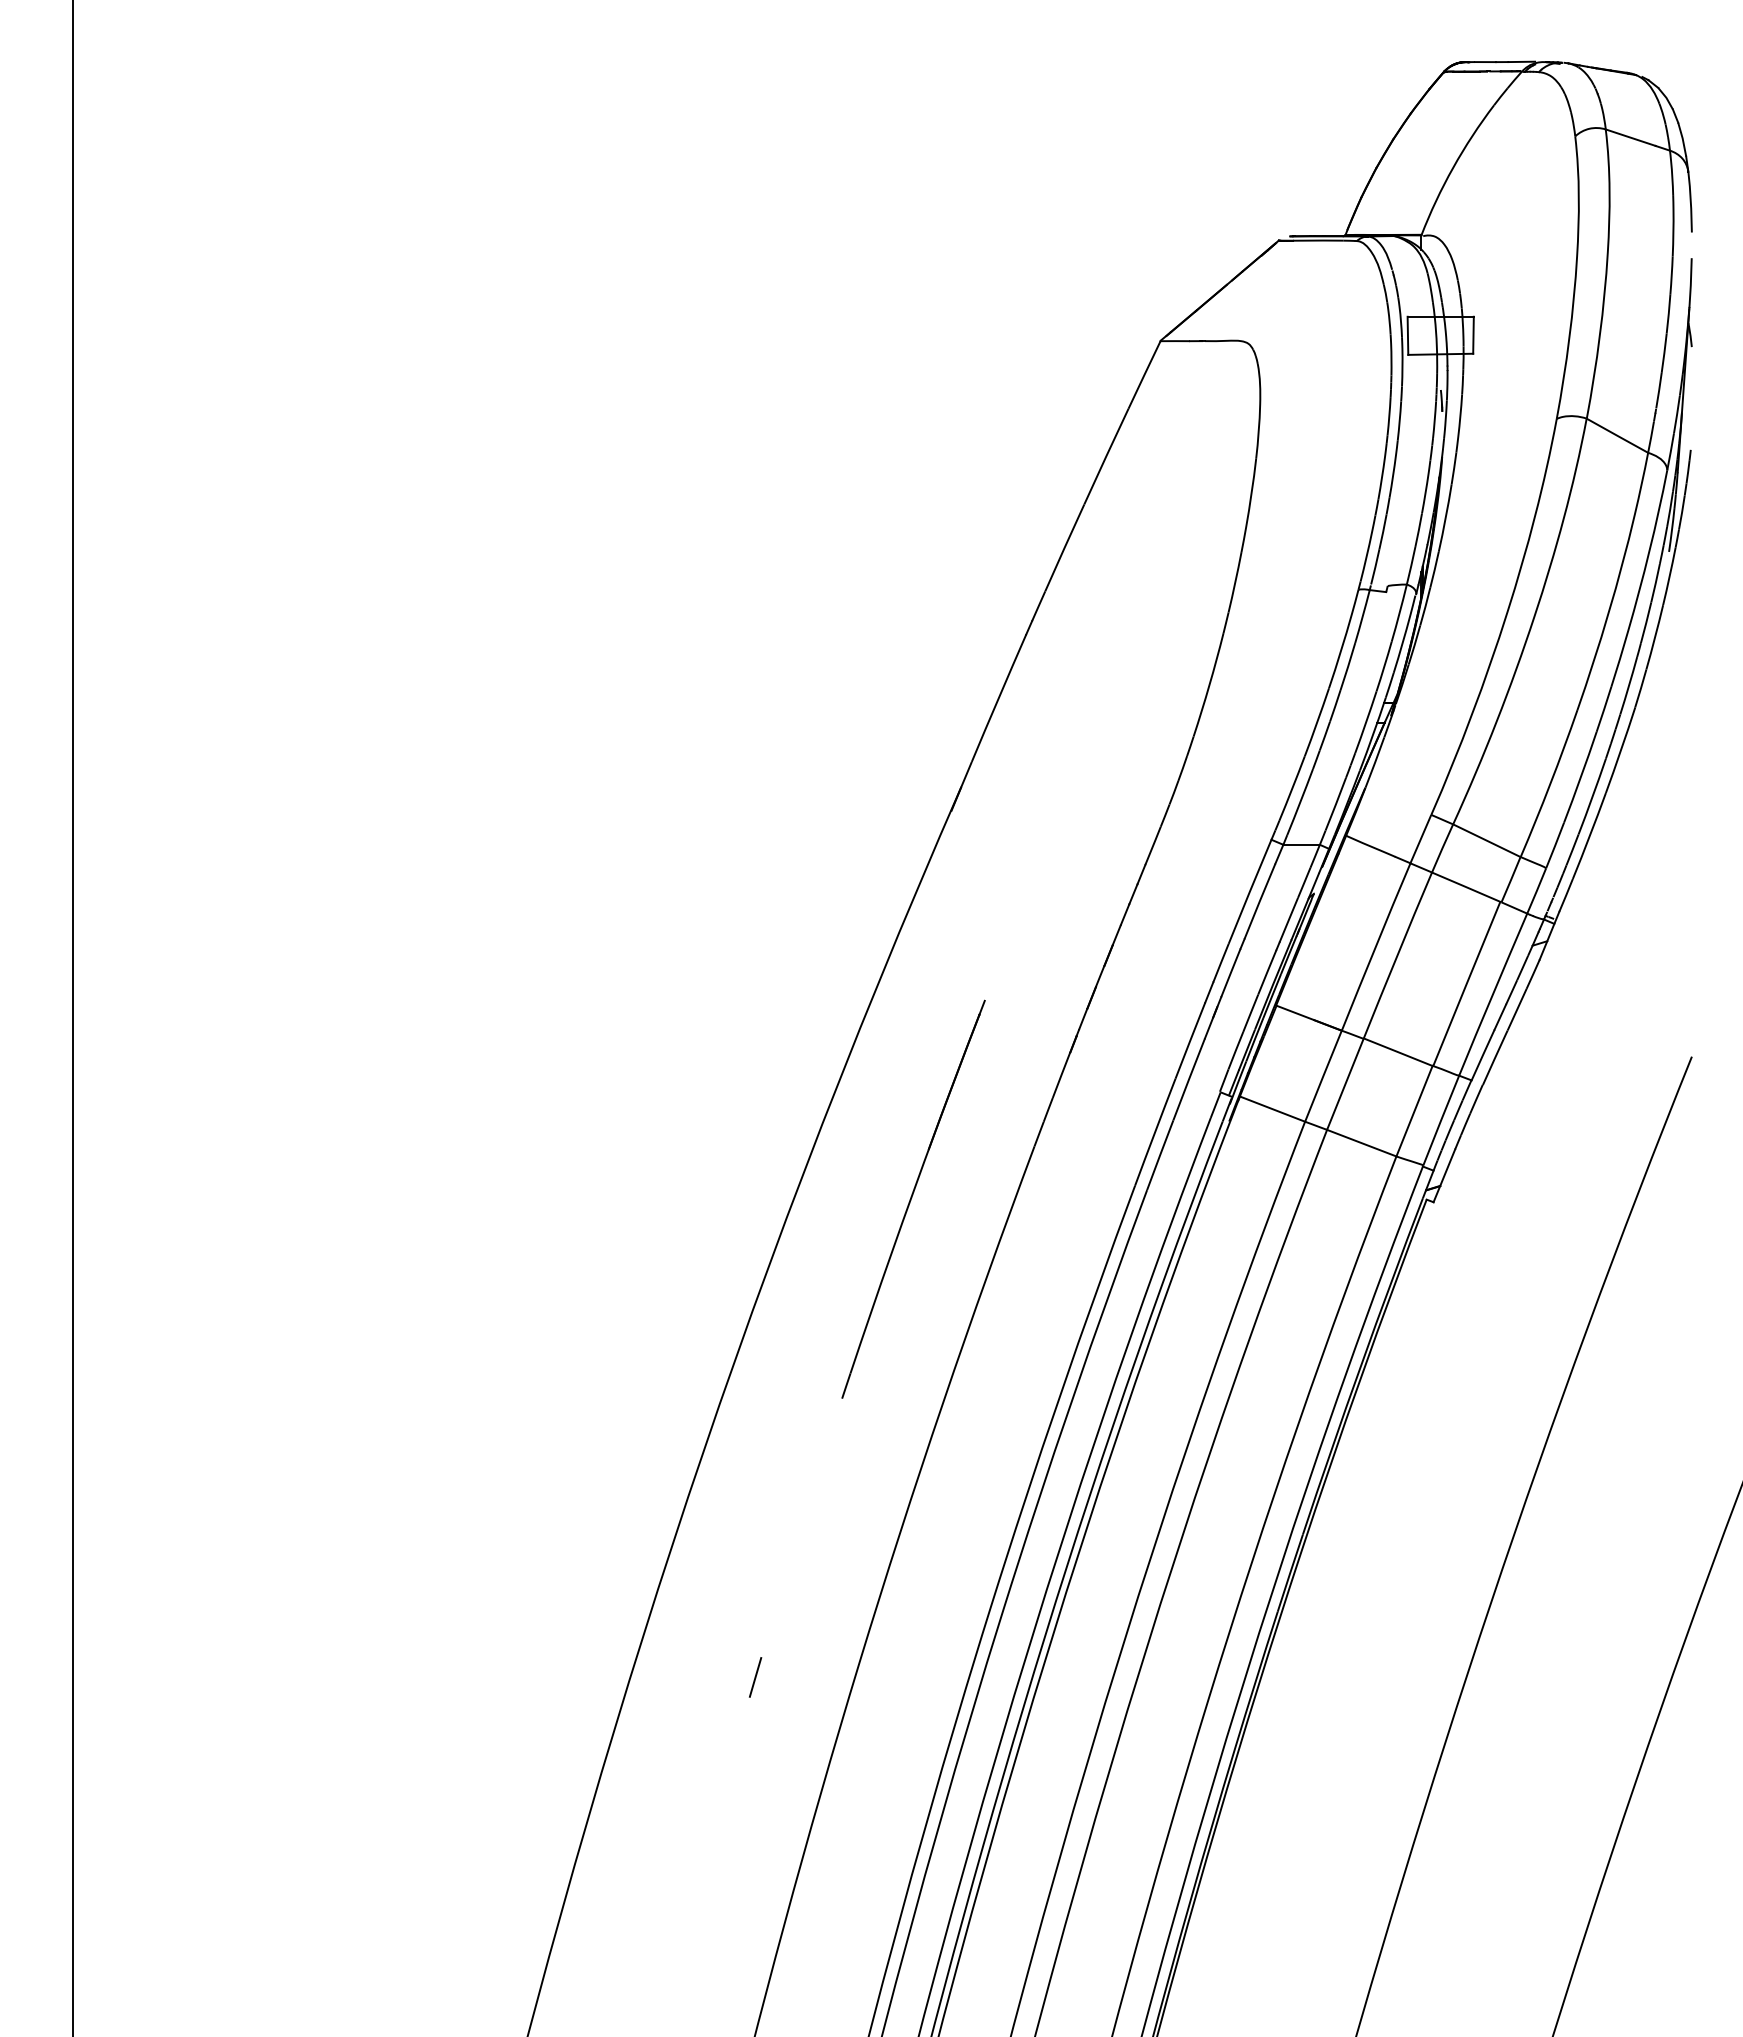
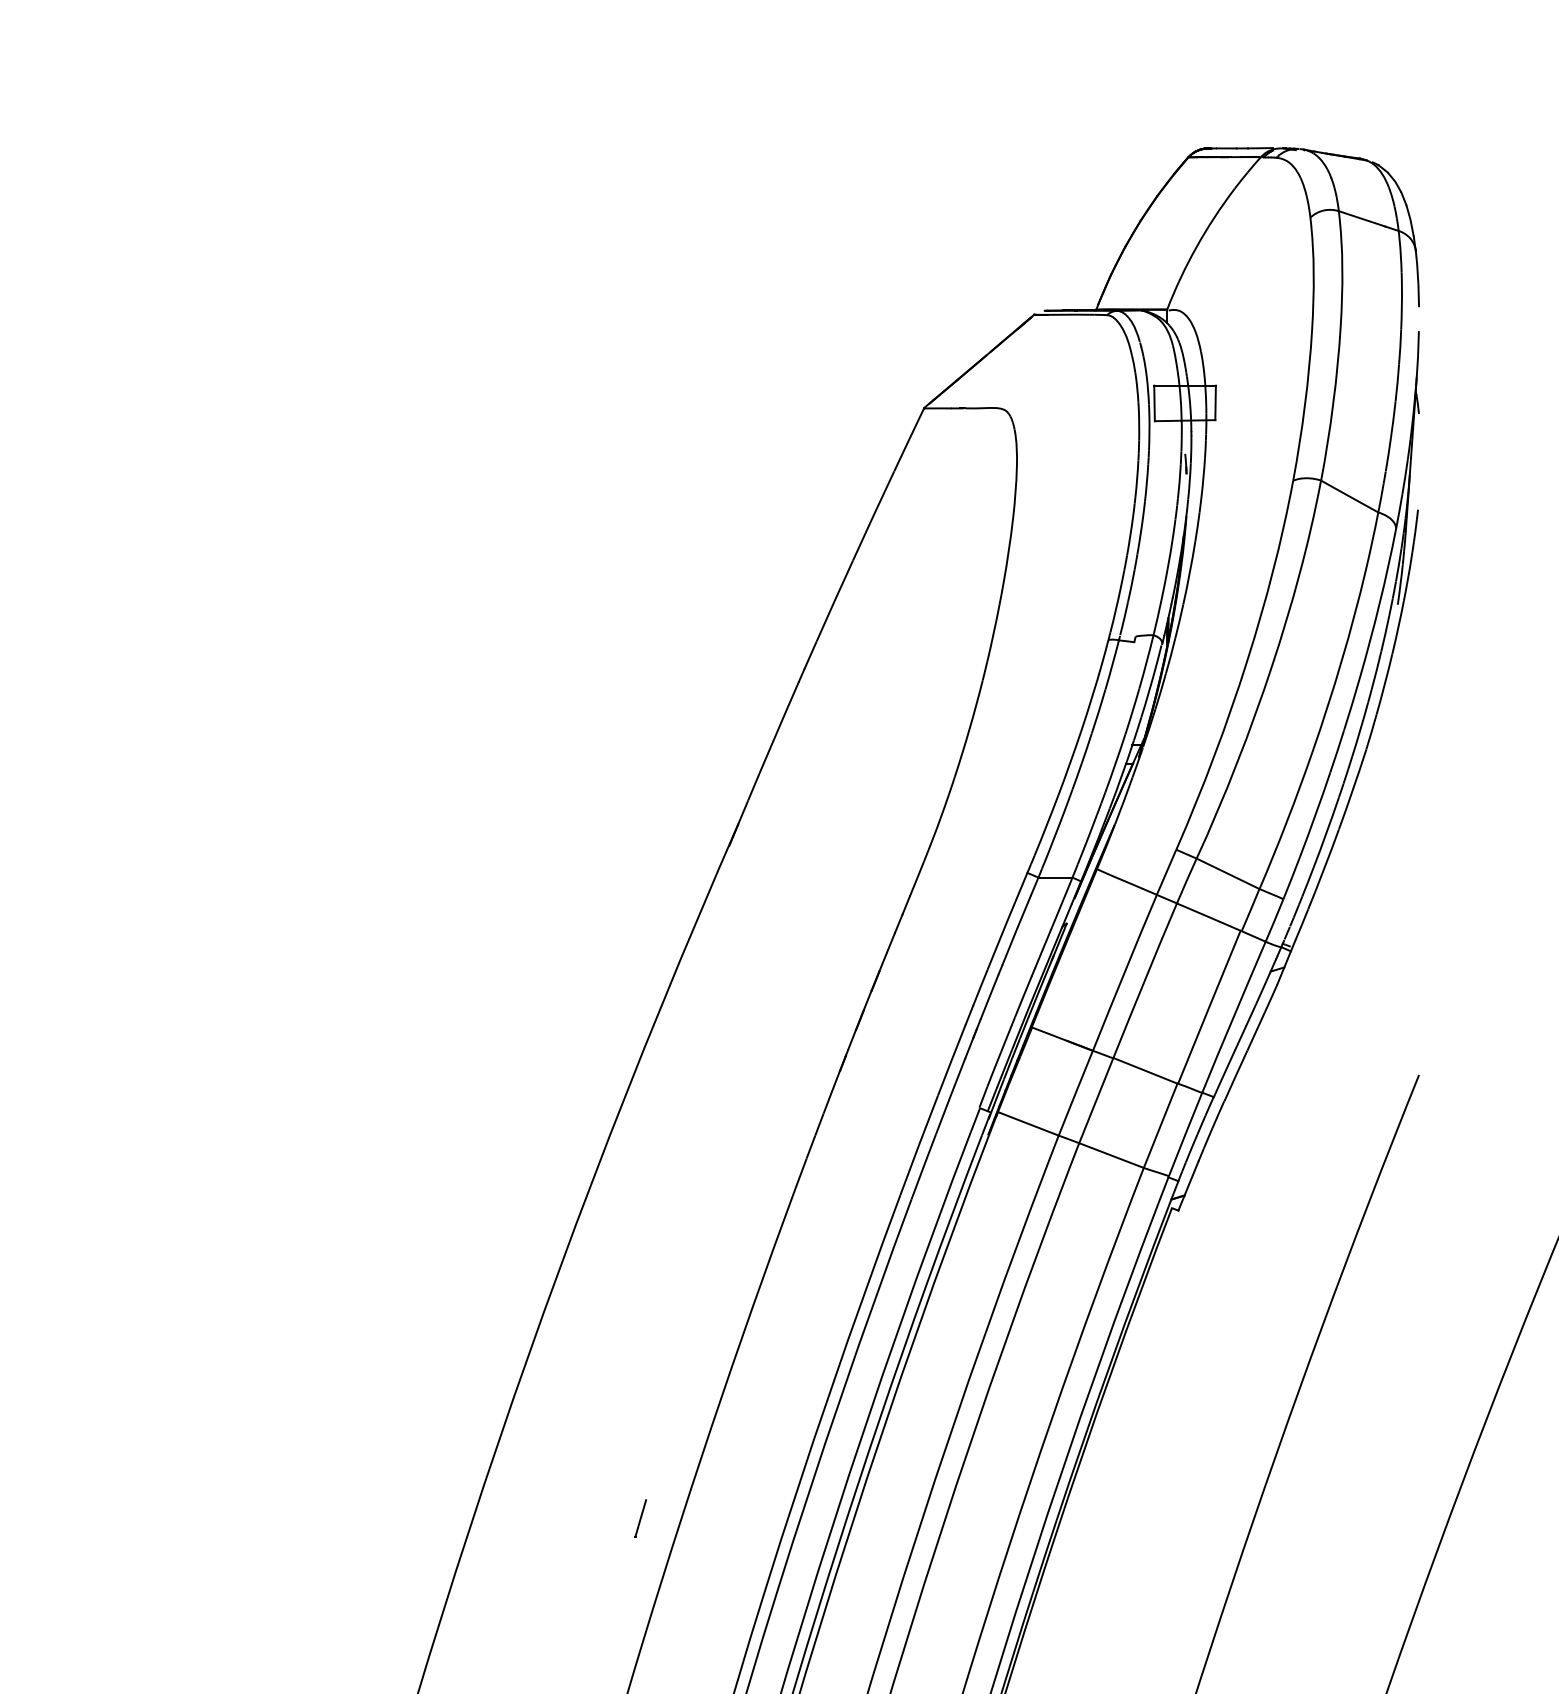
part: (913, 1198) -> (693, 1207), removed
line: (755, 1677) -> (640, 1518), moved

